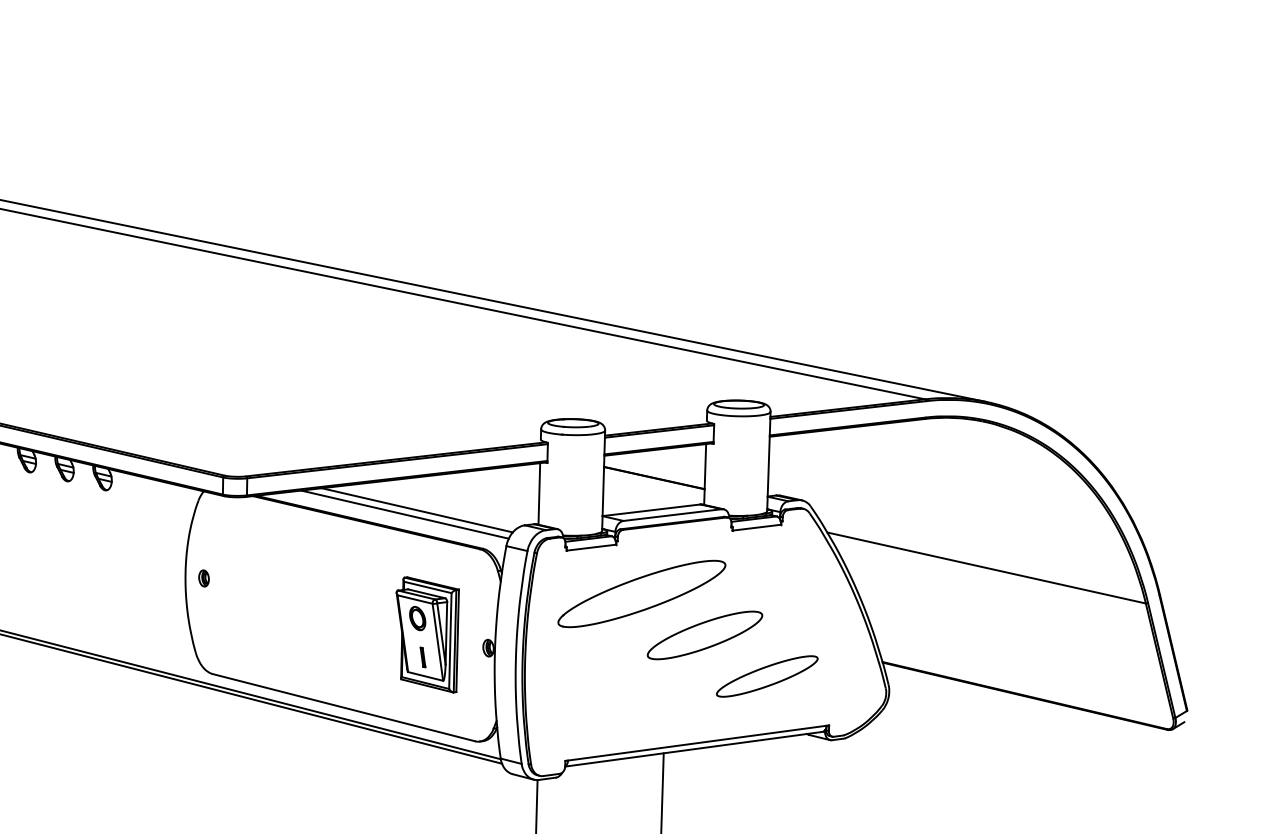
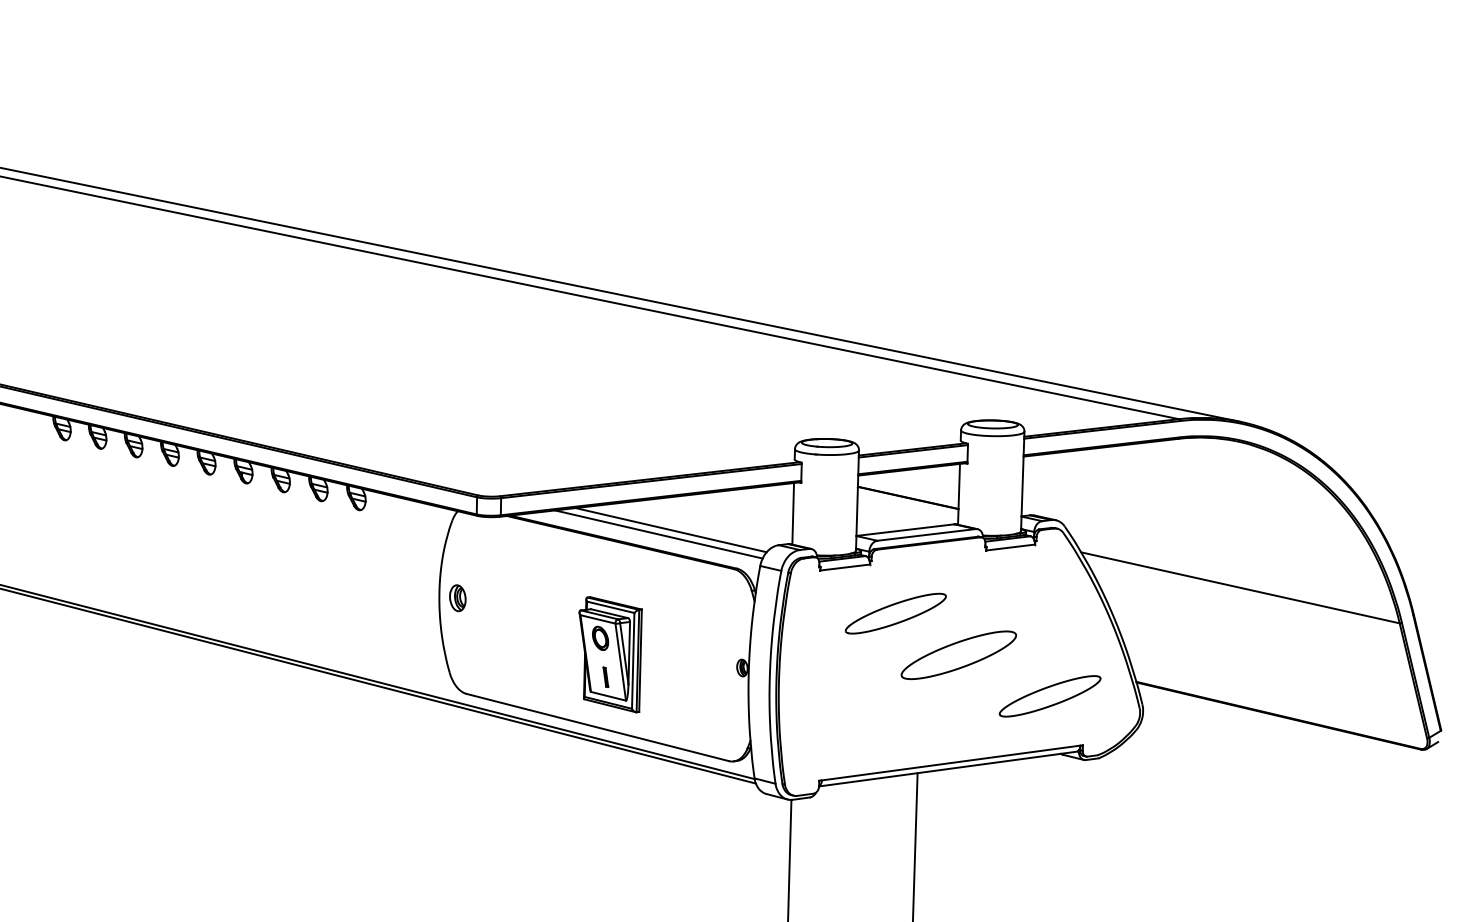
part: (203, 578) -> (457, 598), size x1.6
part: (641, 593) -> (895, 613), size x0.6
part: (427, 634) -> (610, 654), moved
part: (766, 676) -> (1049, 696), moved

